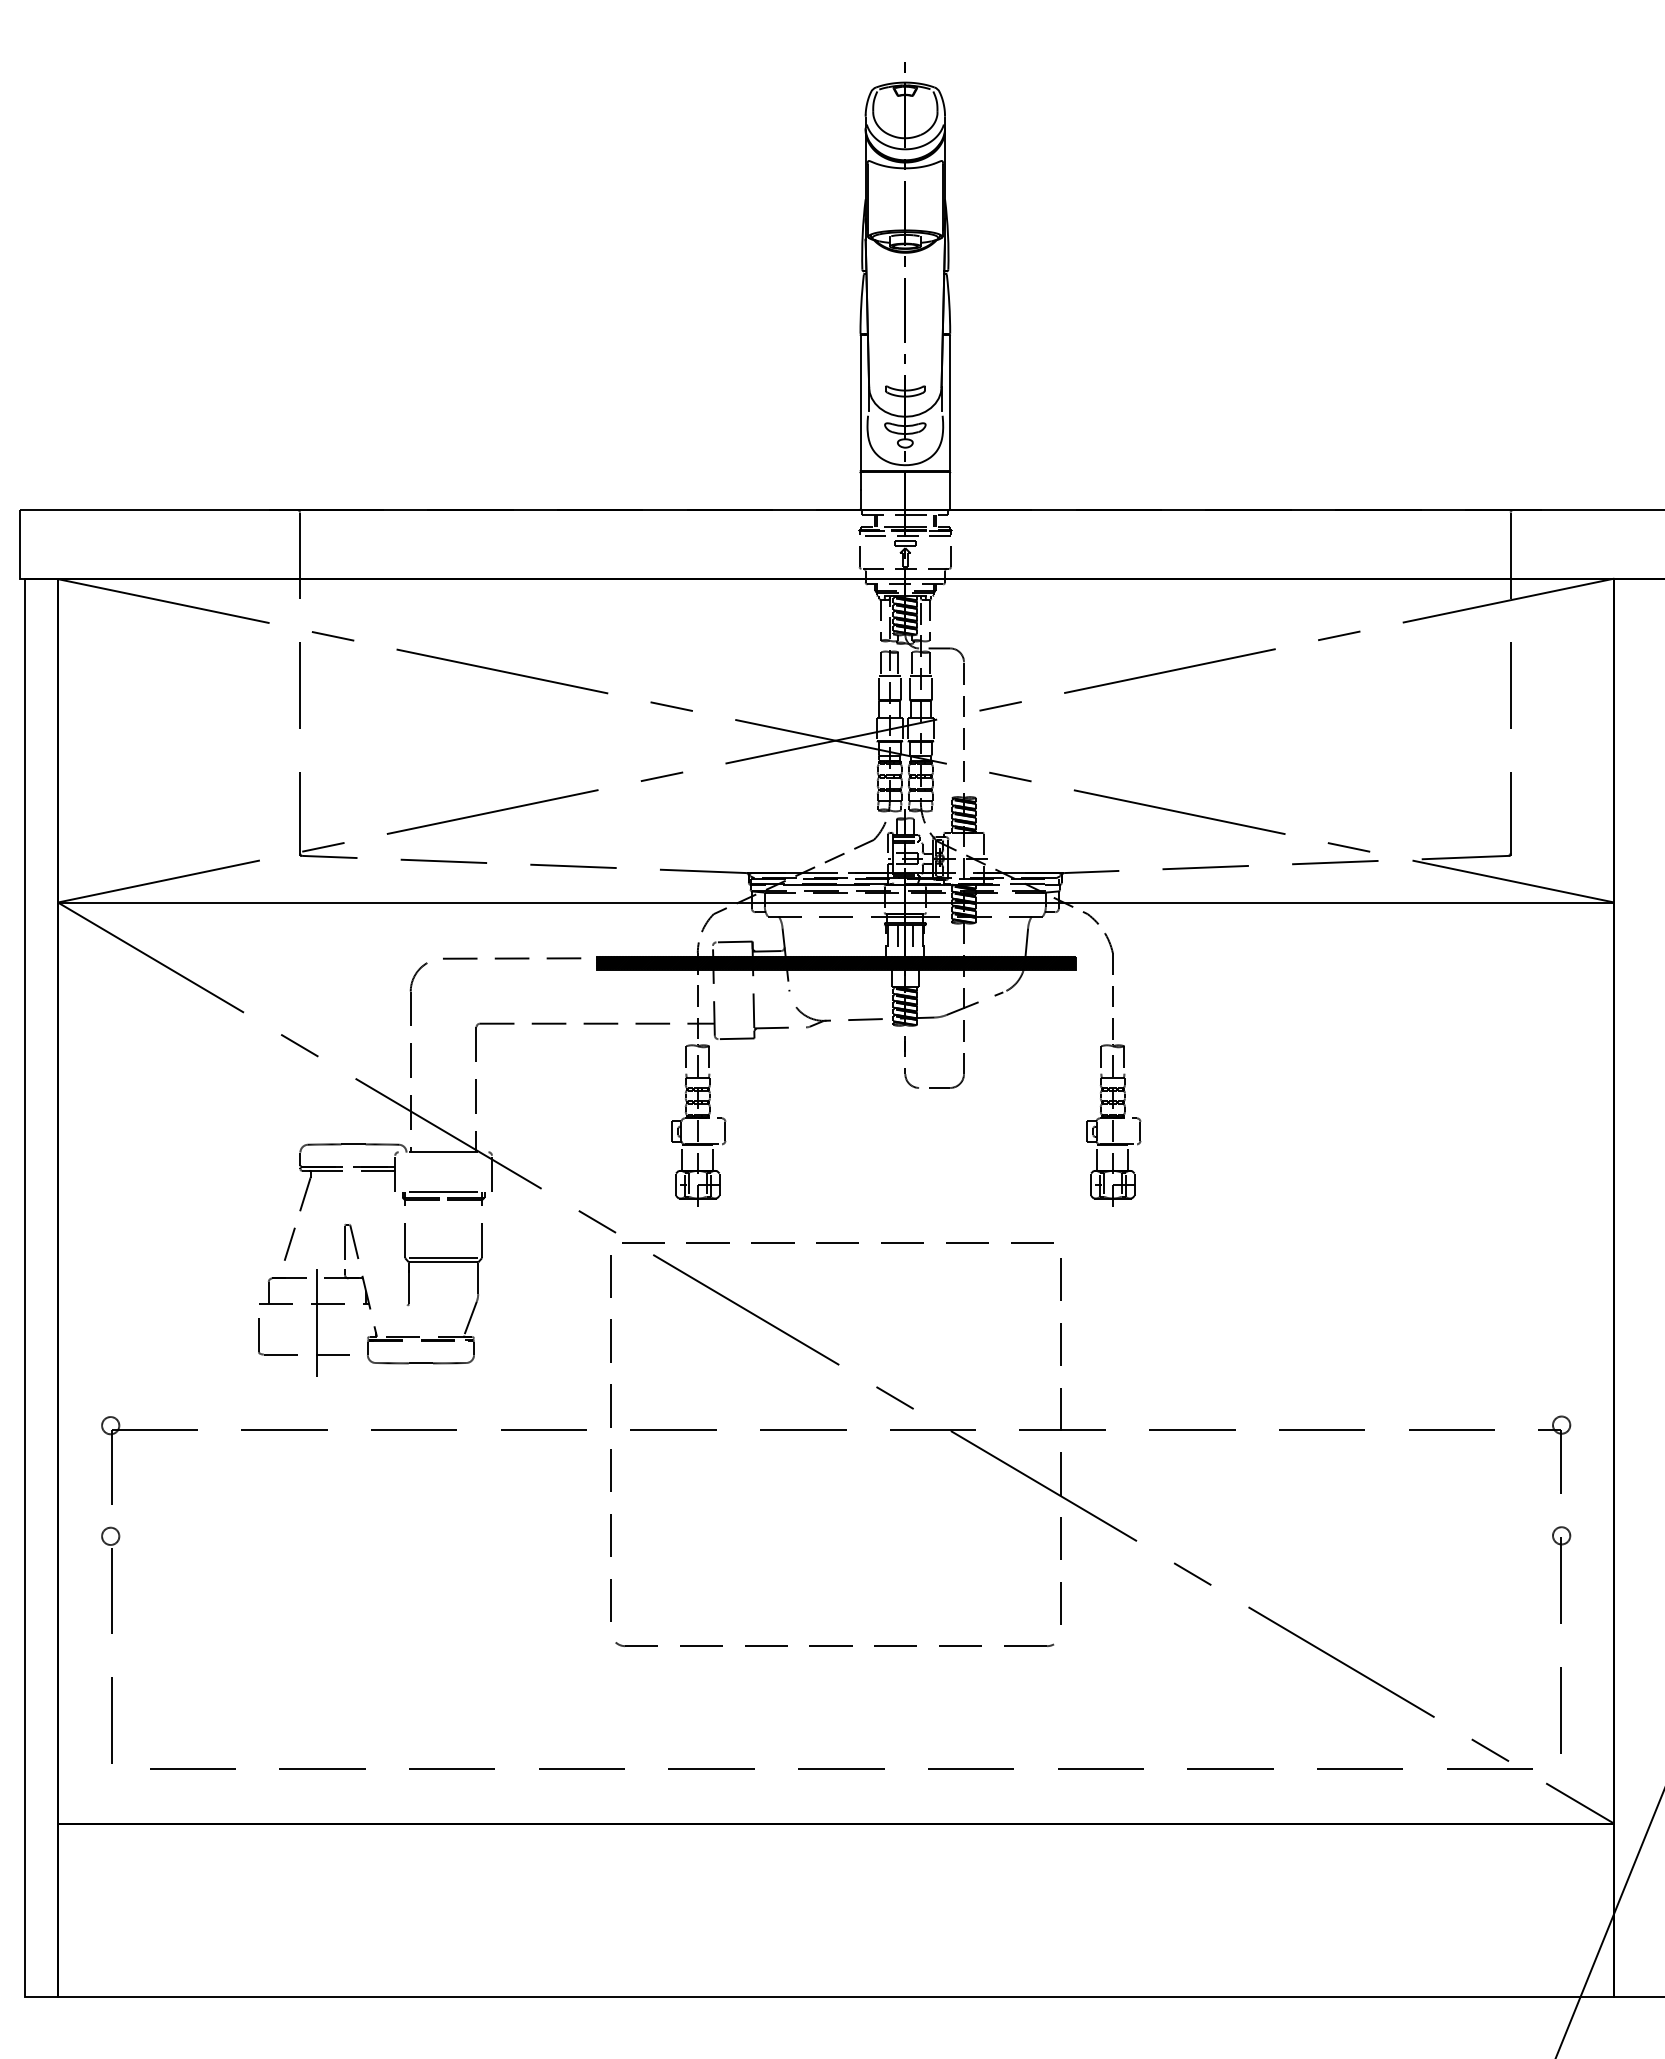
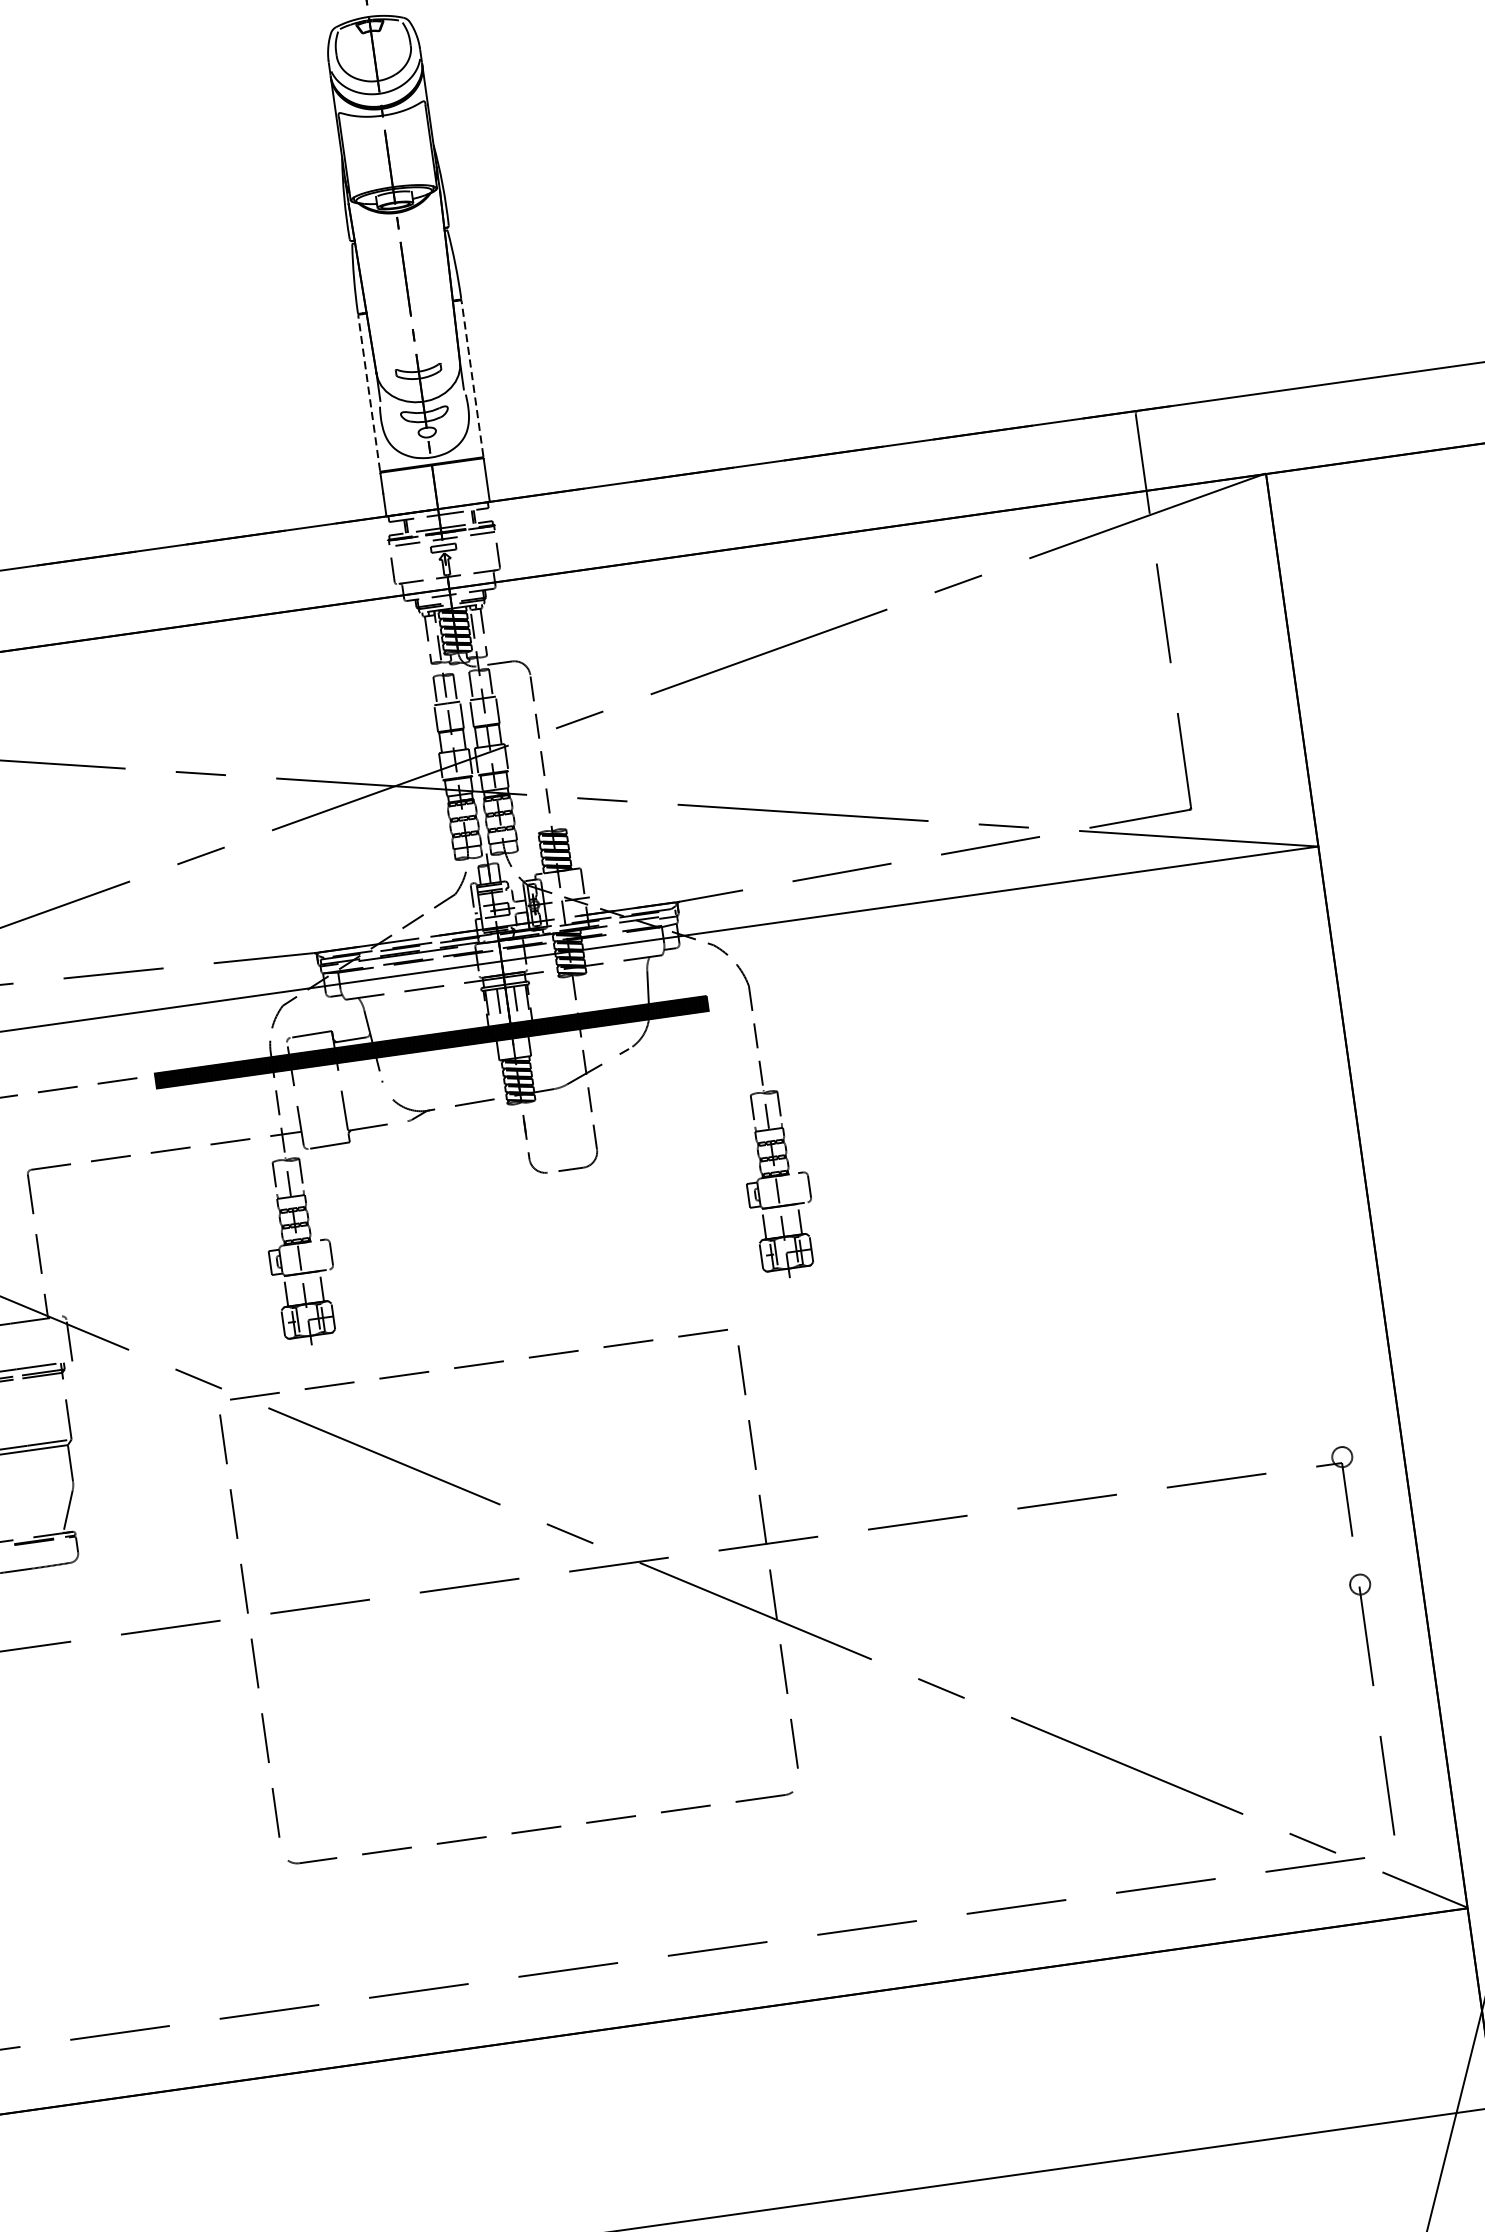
line: (860, 402) -> (369, 392), solid -> dashed
line: (950, 402) -> (472, 378), solid -> dashed

